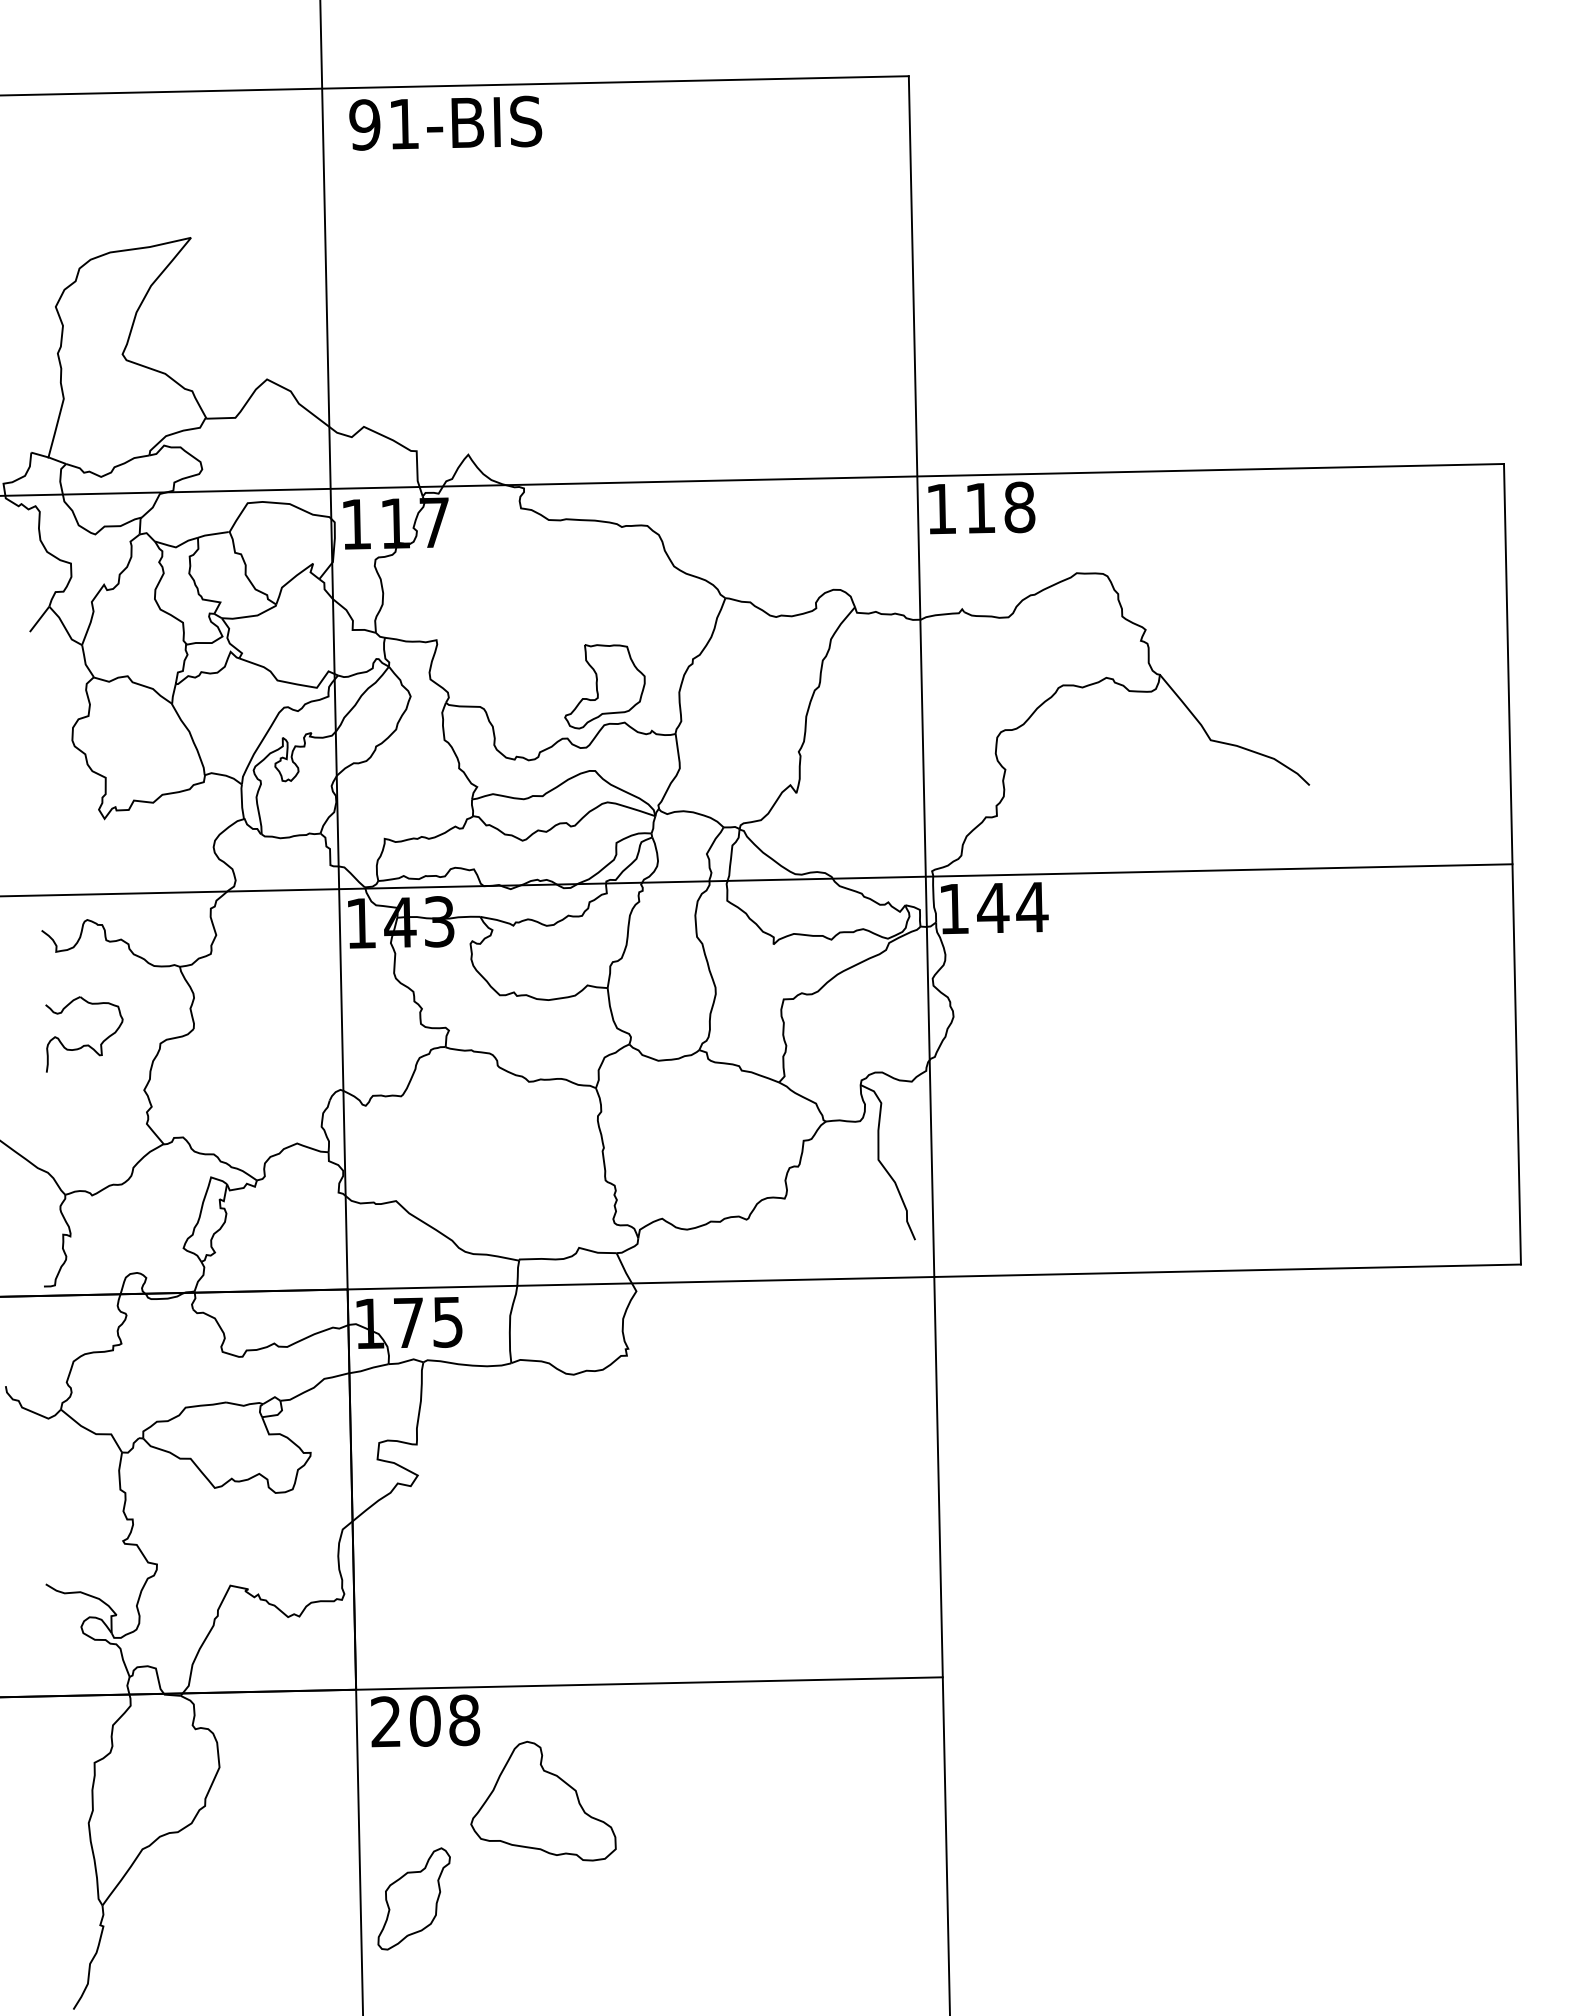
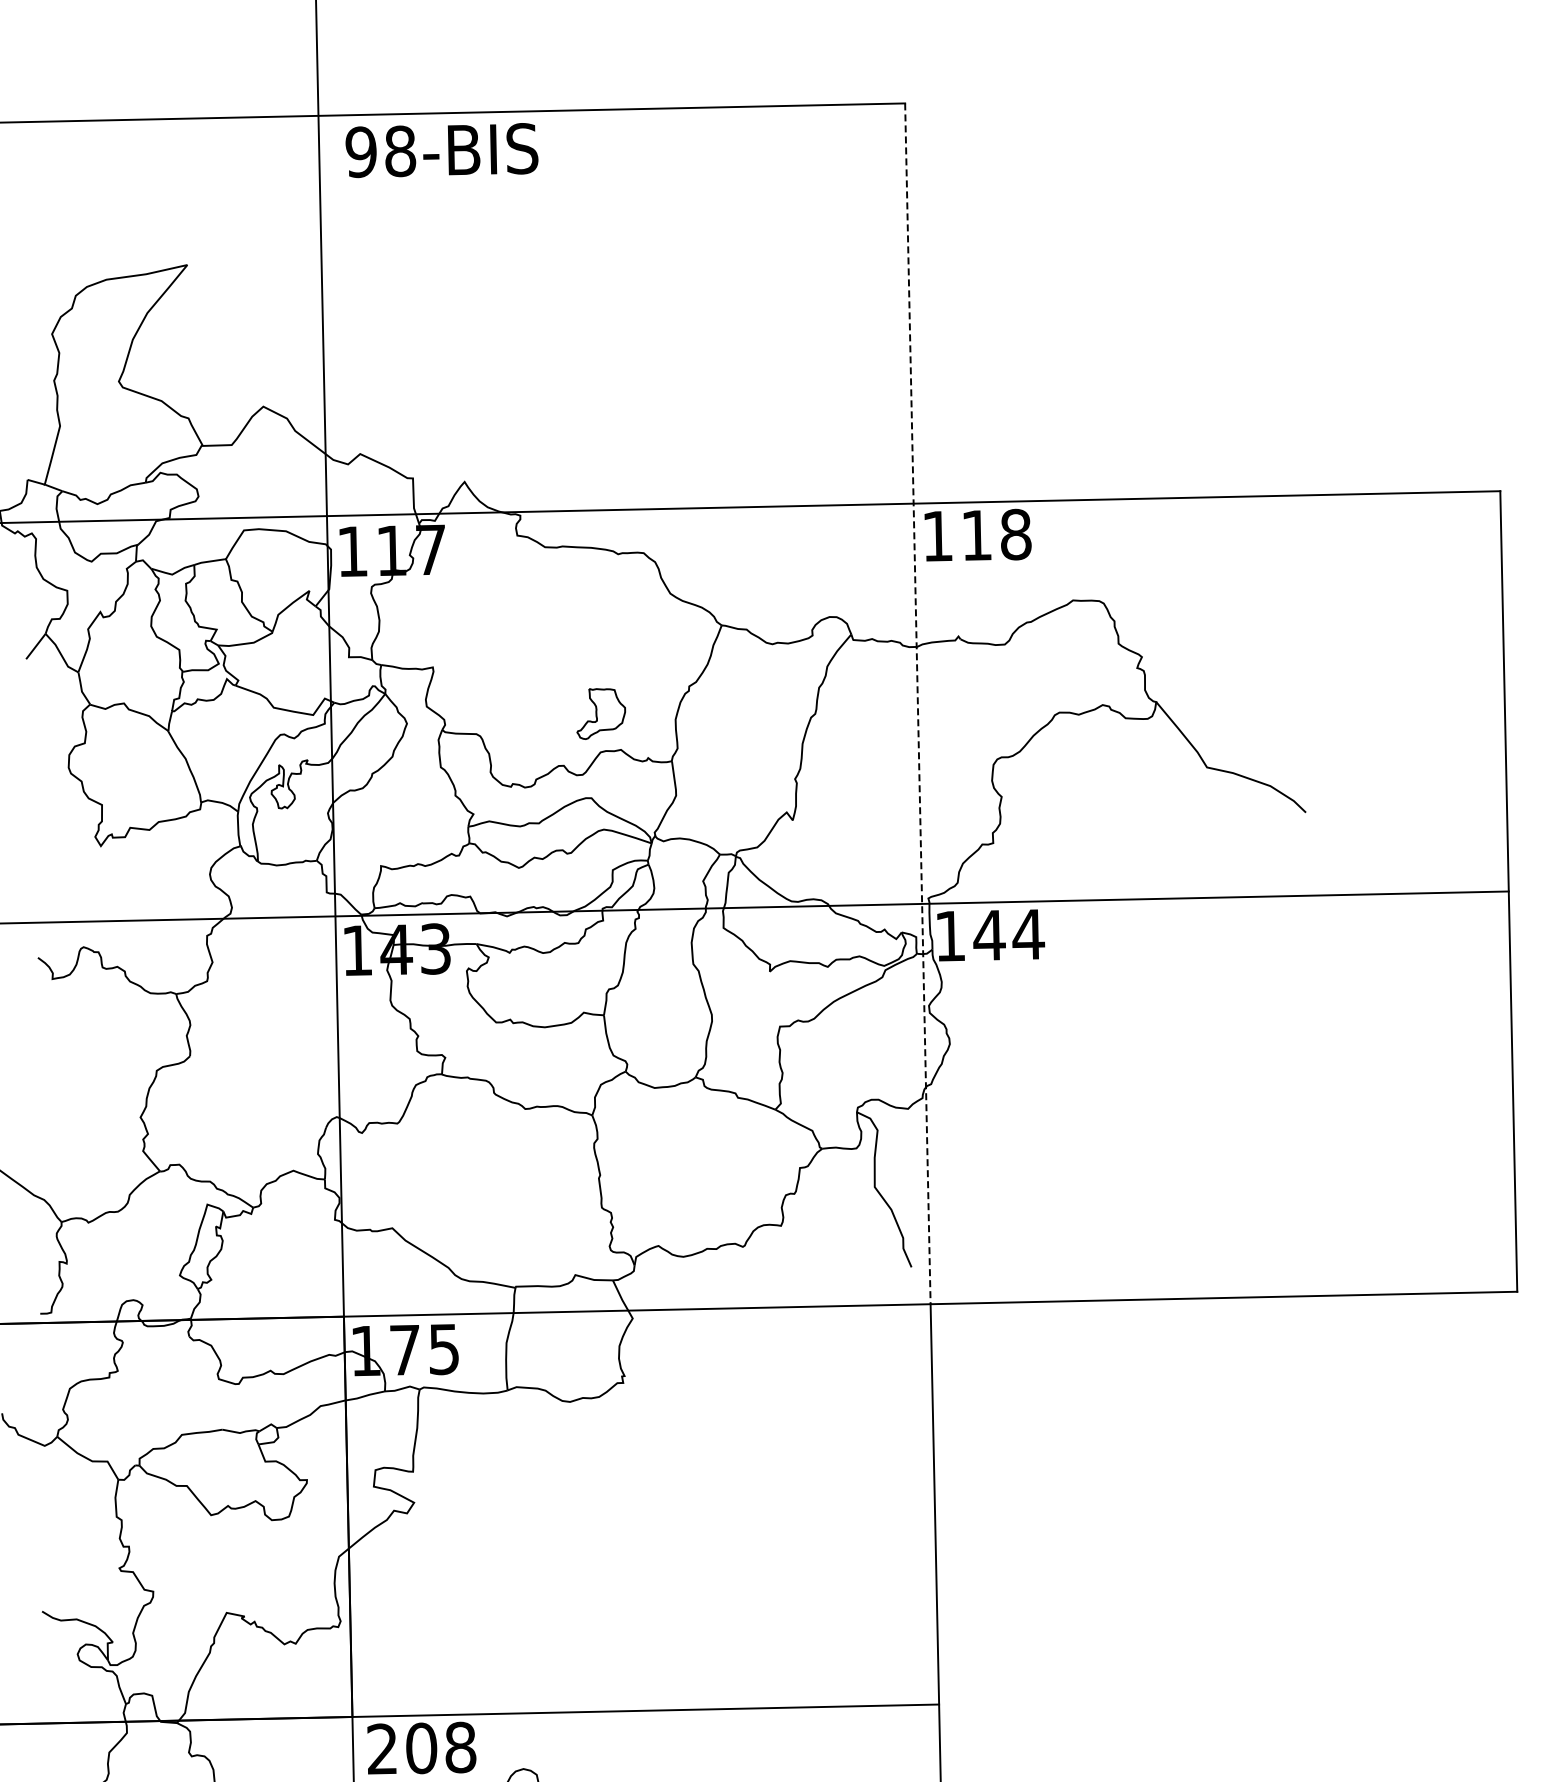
text: (404, 123) -> (400, 150), 91-BIS -> 98-BIS
line: (921, 676) -> (917, 703), solid -> dashed
part: (604, 686) -> (600, 713), size x0.6
part: (84, 1044) -> (80, 1071), removed

